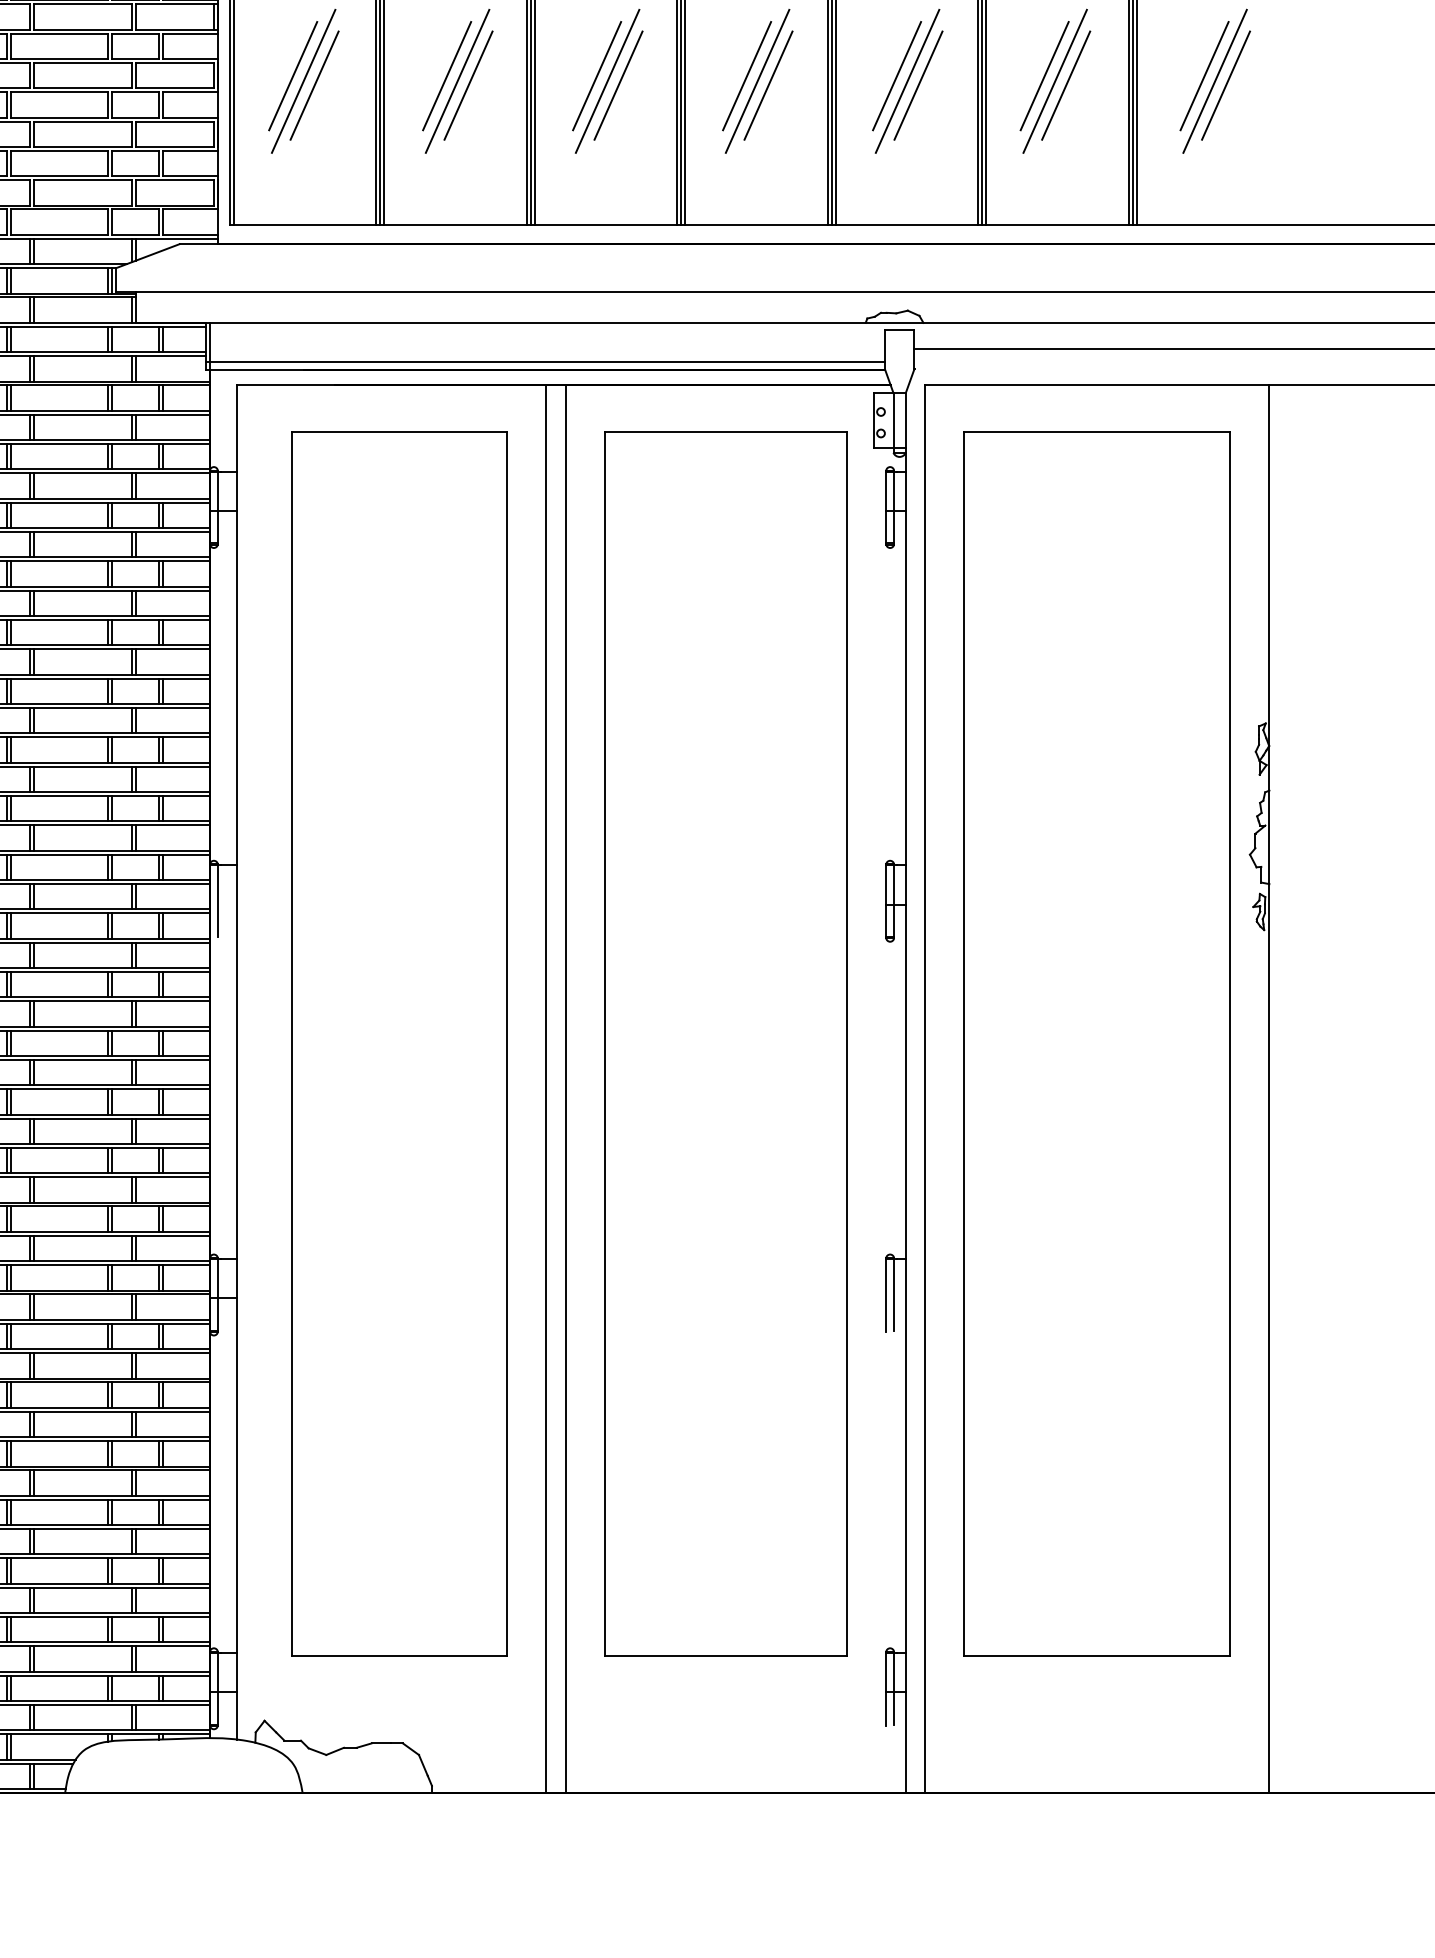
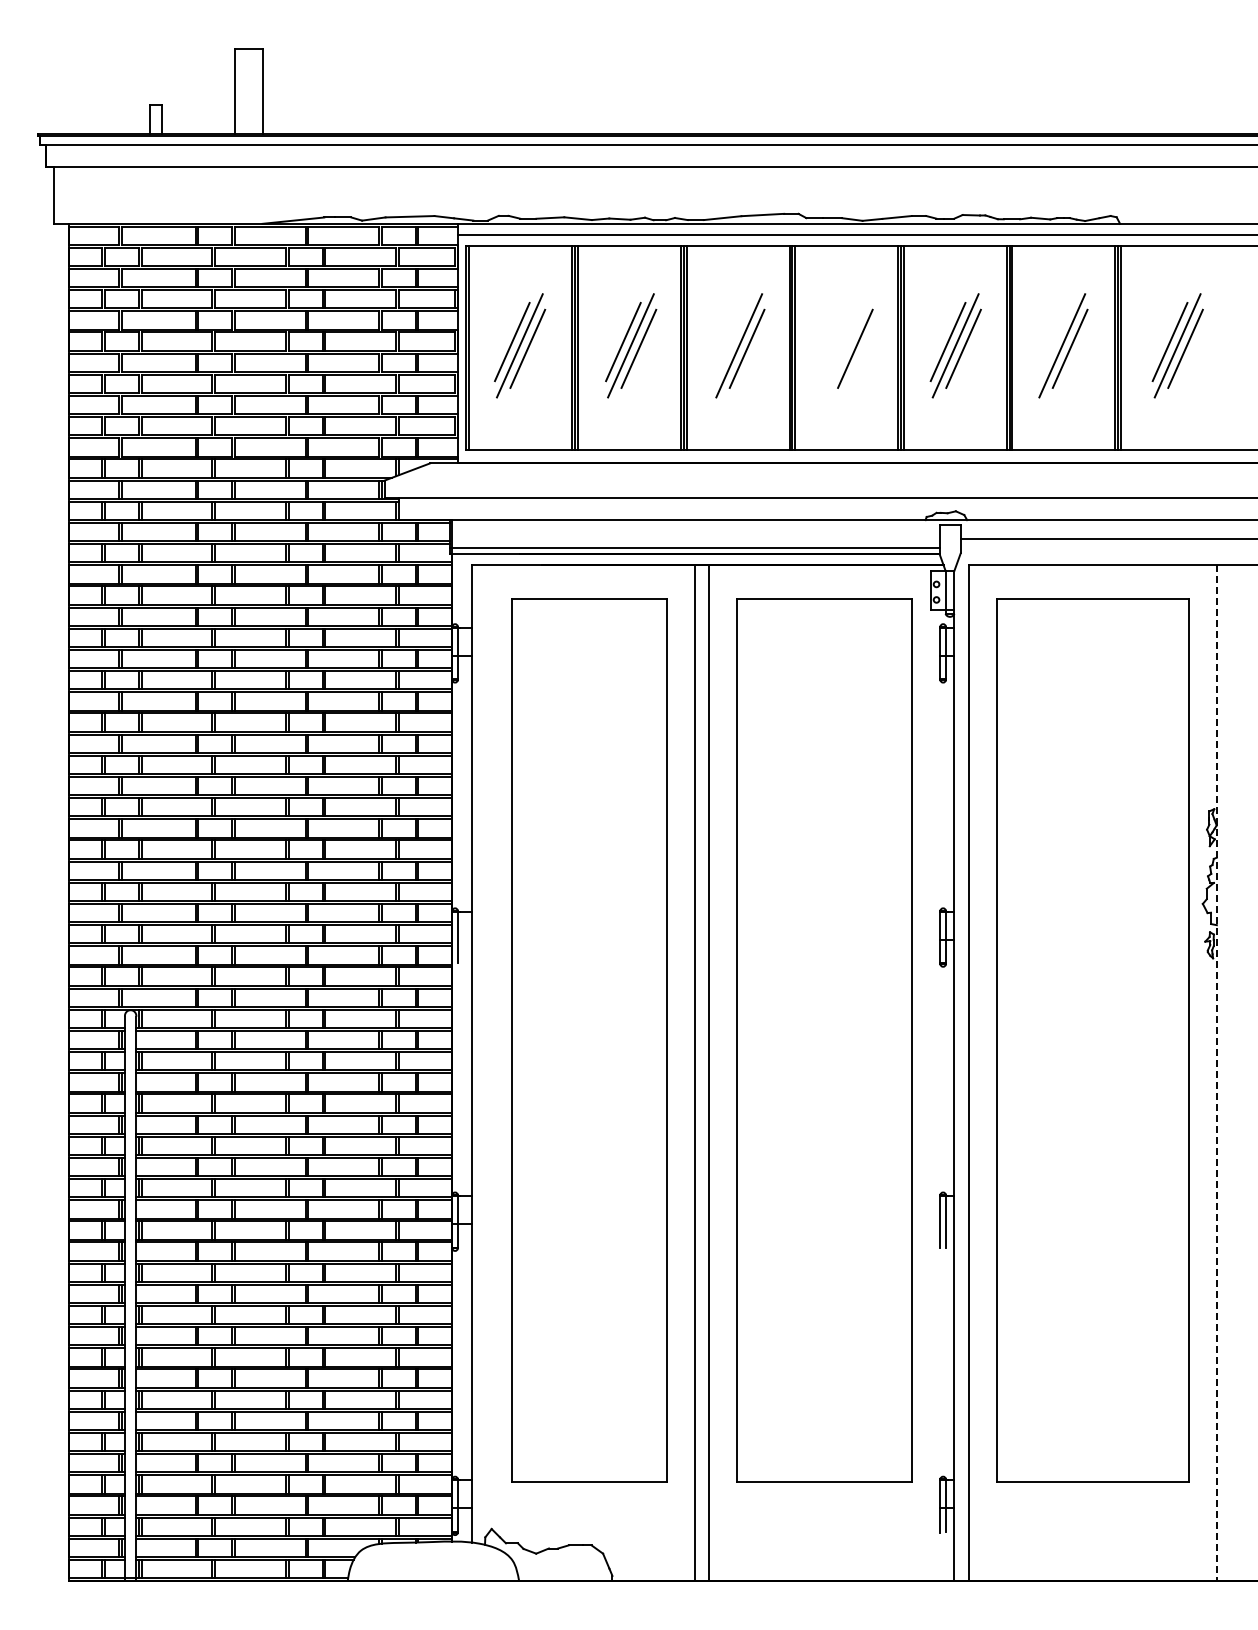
line: (596, 75) -> (731, 341), removed
line: (746, 75) -> (839, 341), removed
line: (1044, 75) -> (1054, 341), removed
line: (757, 80) -> (847, 345), removed
line: (1268, 1089) -> (1216, 1073), solid -> dashed

